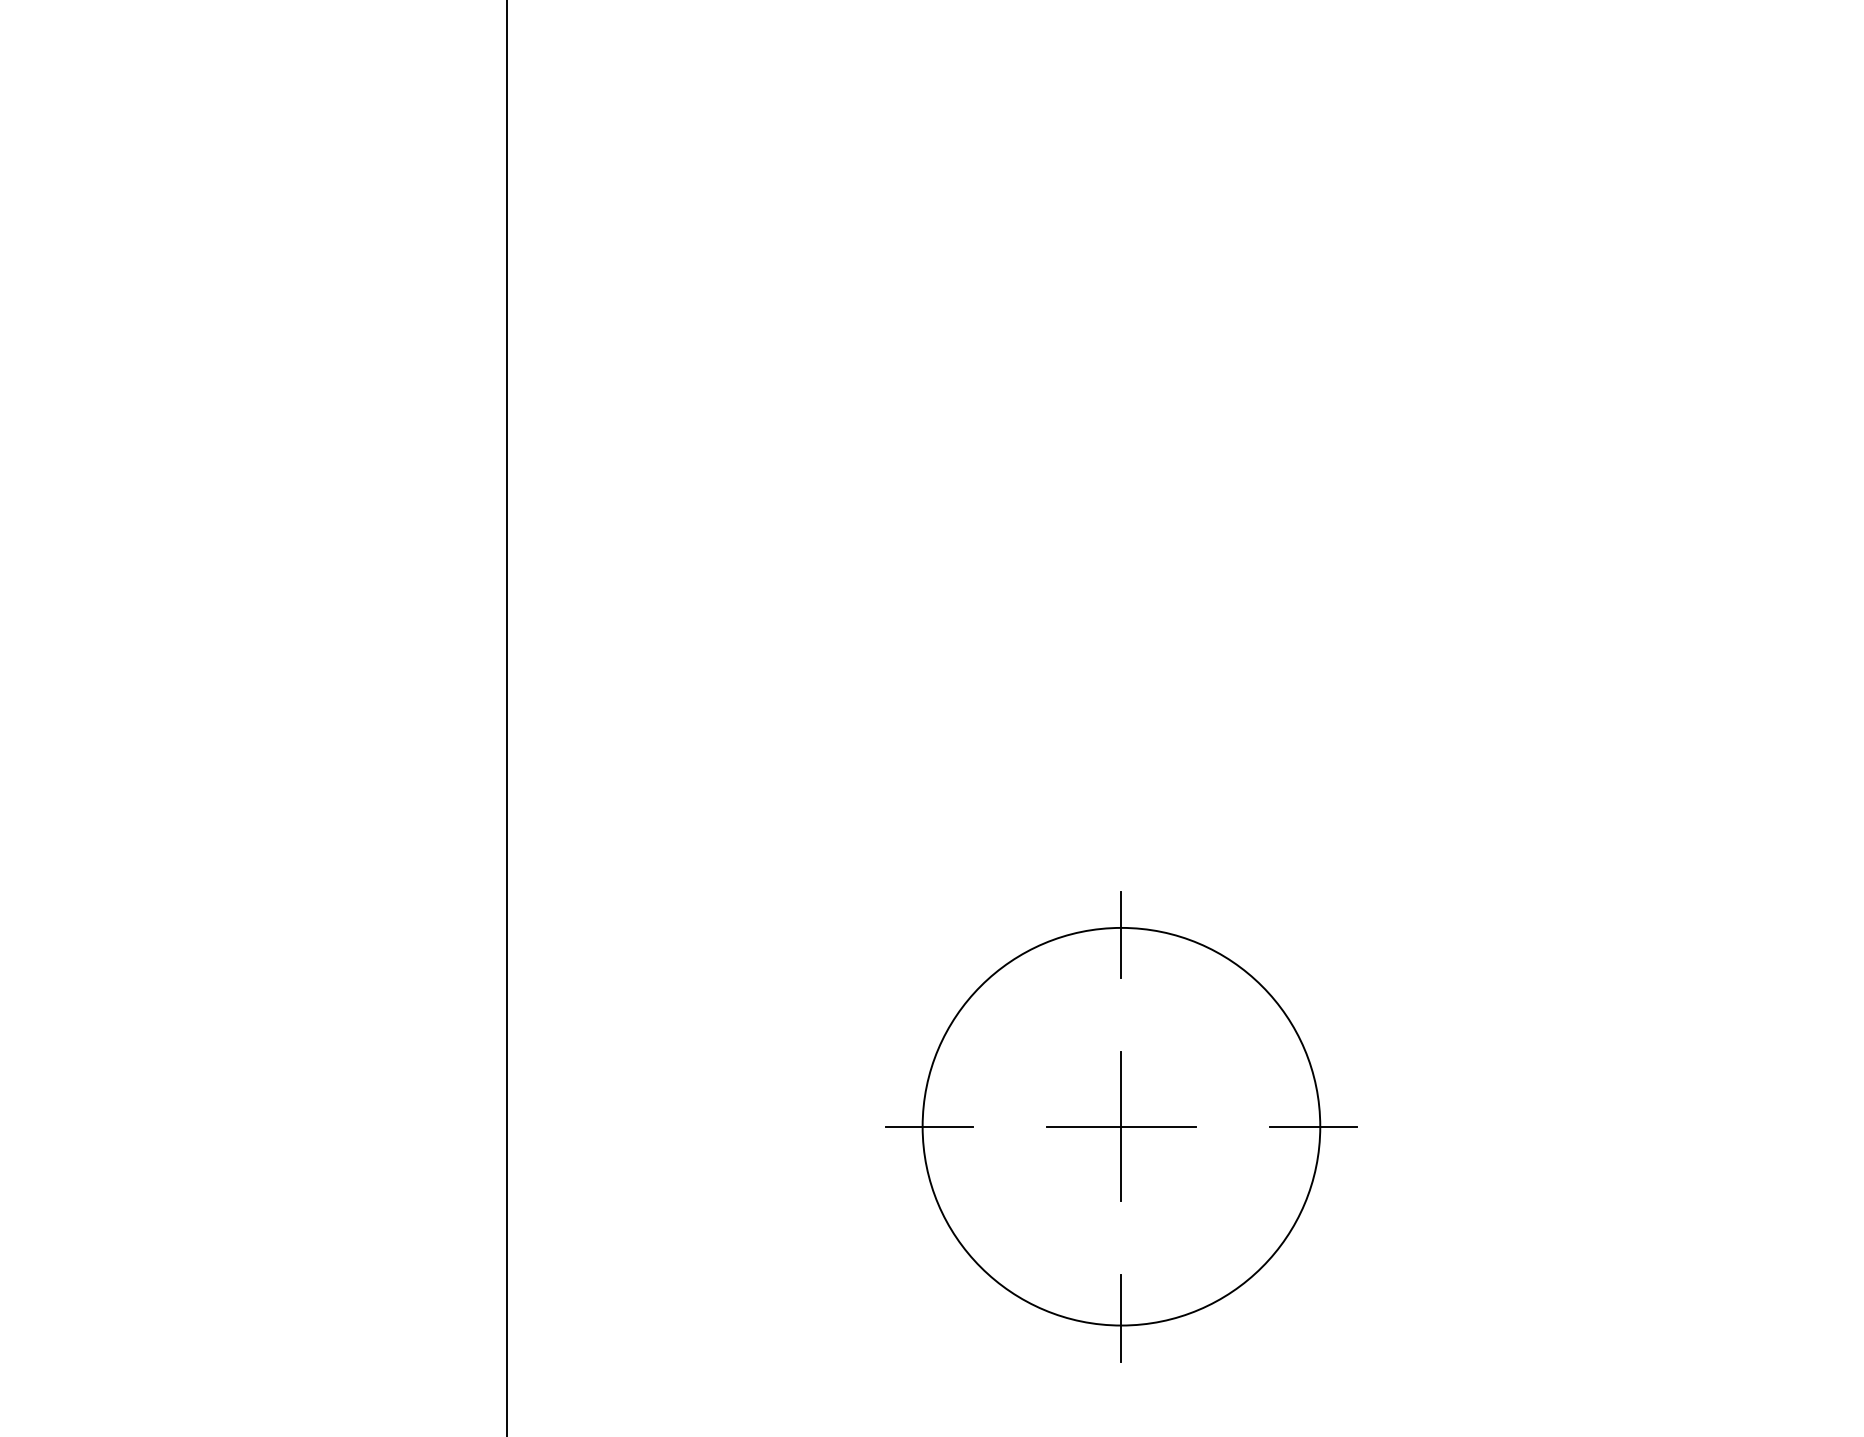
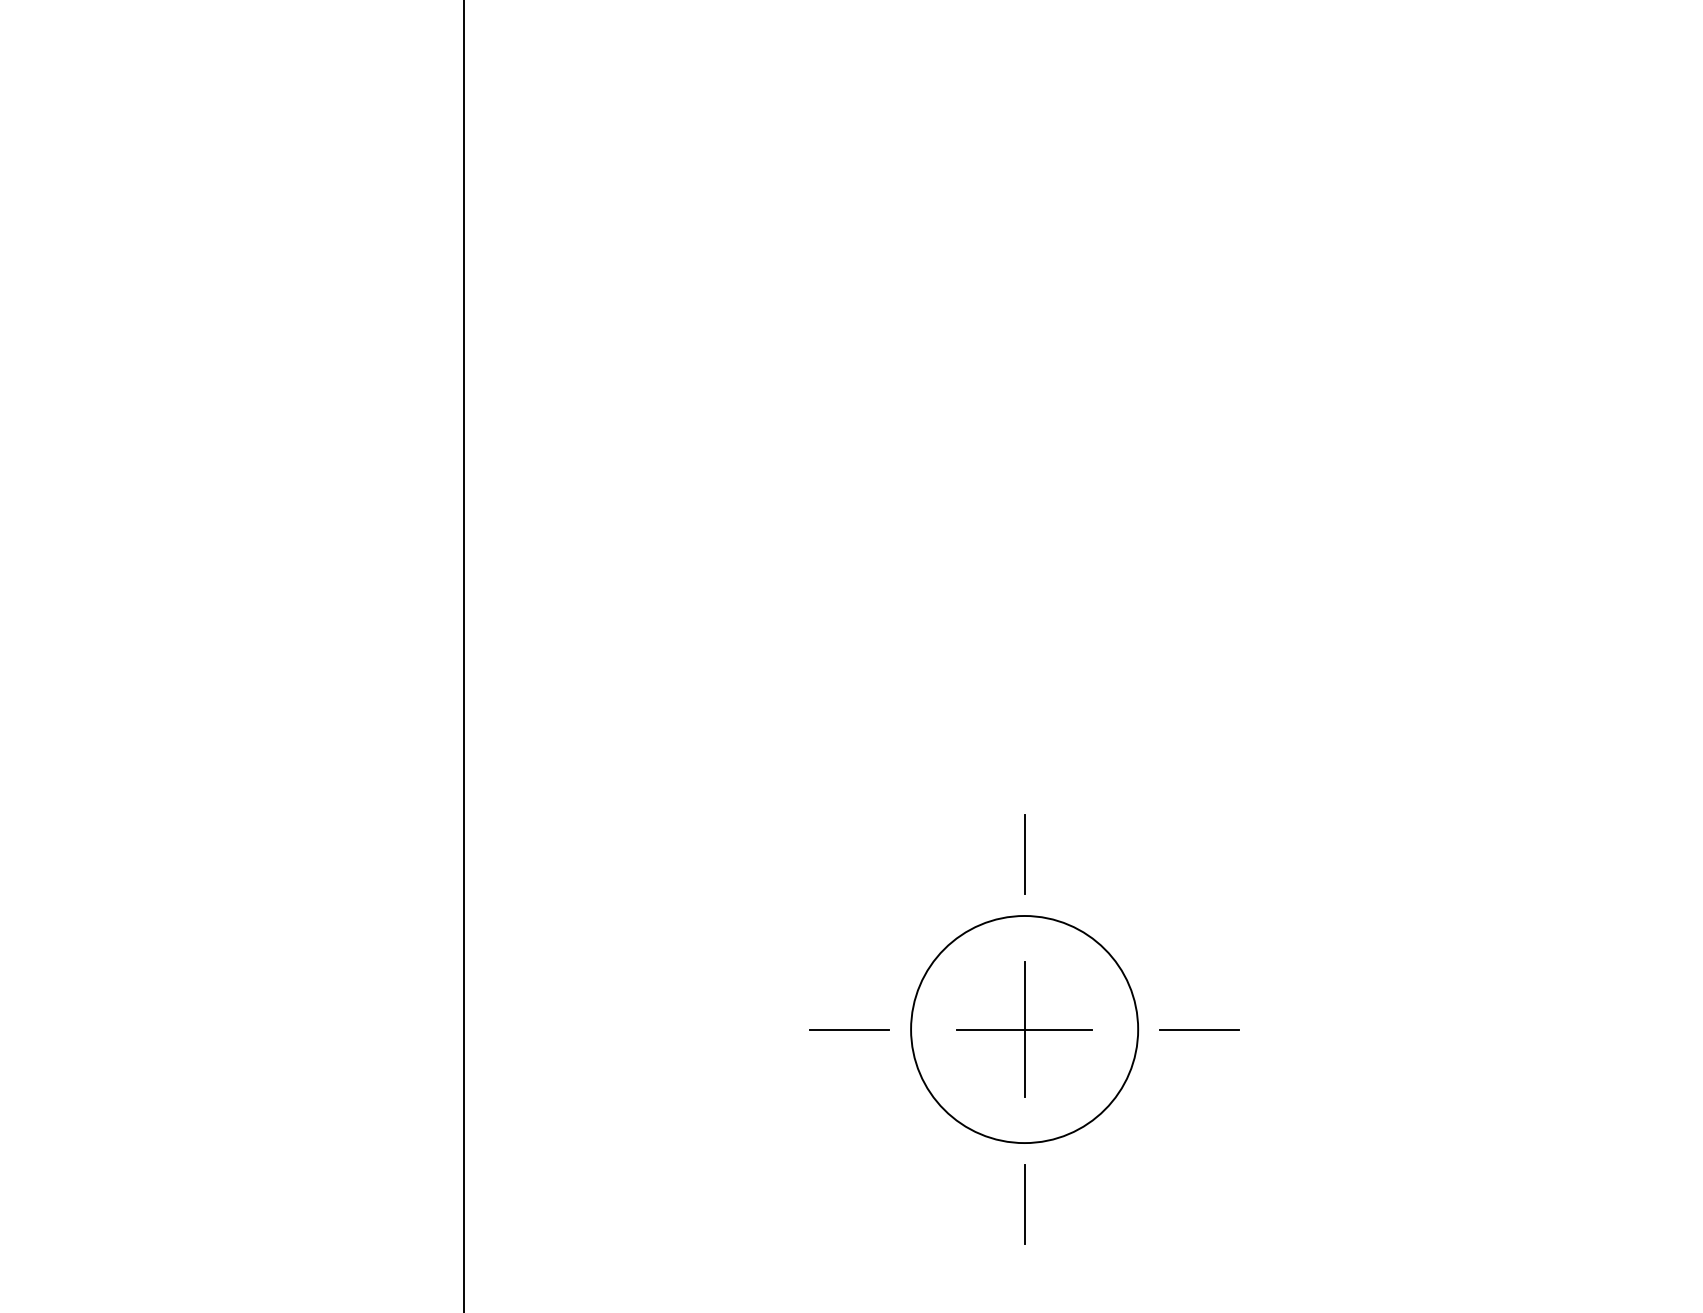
circle: (1121, 1126) -> (1024, 1029), size x0.62

